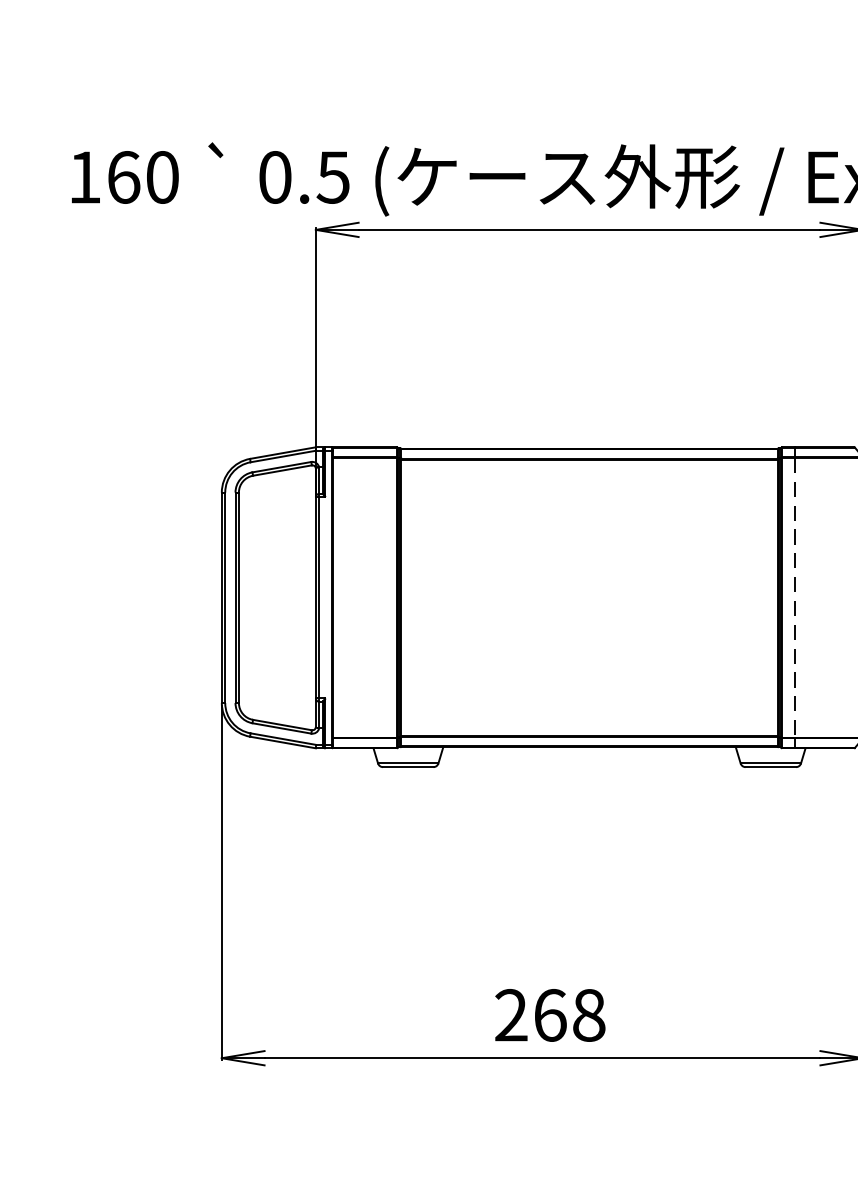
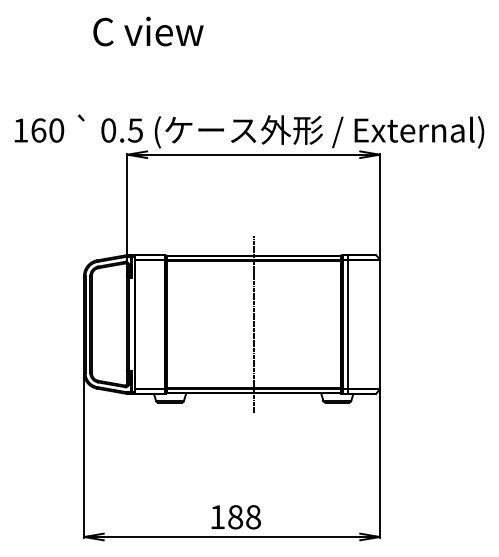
line: (589, 597) -> (253, 324), added
line: (794, 597) -> (348, 324), dashed -> solid
text: (530, 1015) -> (226, 517), 268 -> 188

